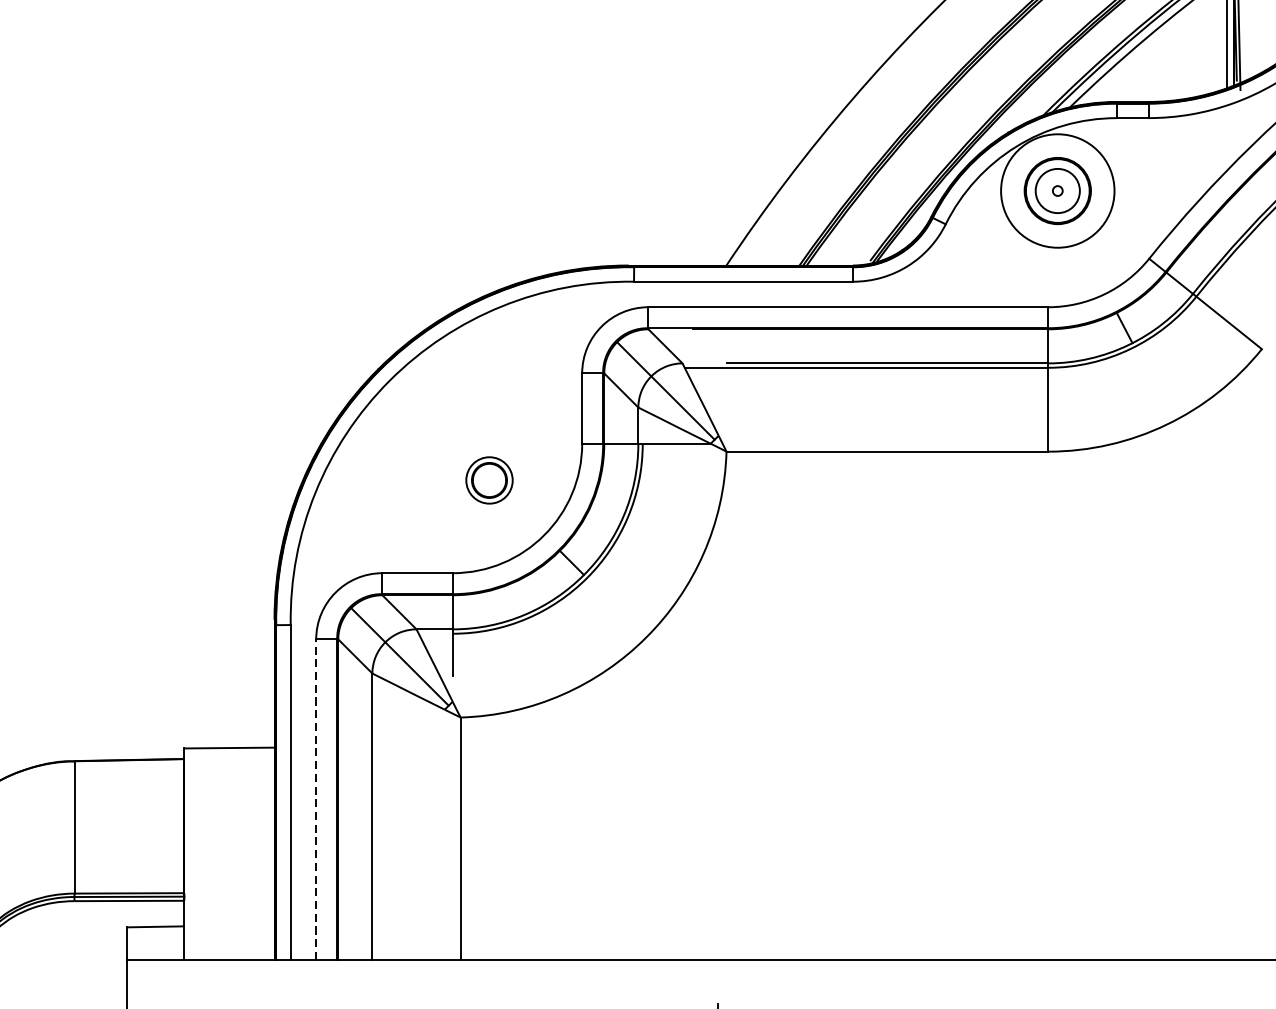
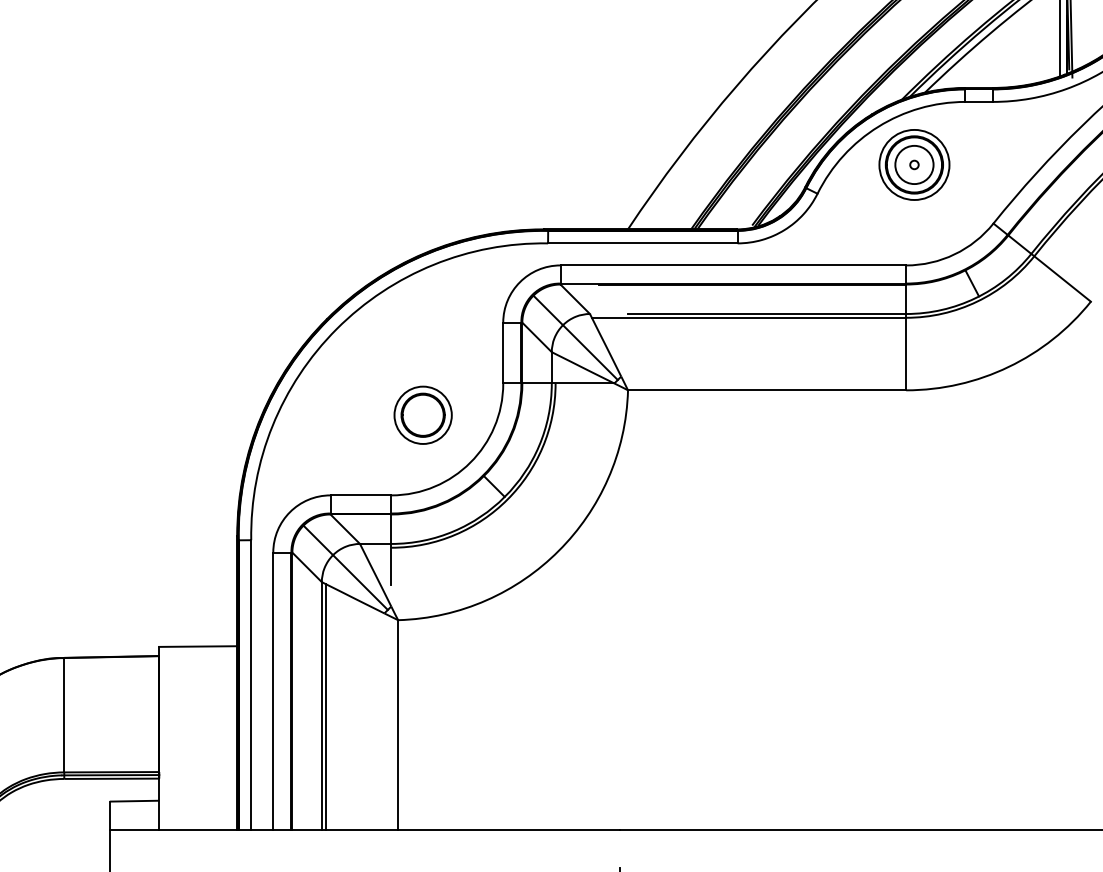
circle: (1057, 190) -> (914, 164), size x0.71
part: (488, 479) -> (422, 414), size x1.43
line: (316, 800) -> (273, 691), dashed -> solid
line: (376, 817) -> (325, 706), added

